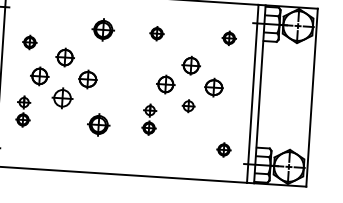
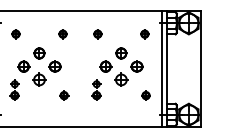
part: (102, 30) -> (62, 34), size x0.62
part: (29, 42) -> (15, 34), moved
part: (188, 105) -> (121, 79), size x1.67
part: (99, 124) -> (64, 95), size x0.62
part: (223, 149) -> (145, 95), moved

